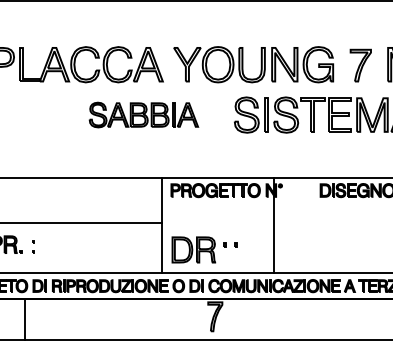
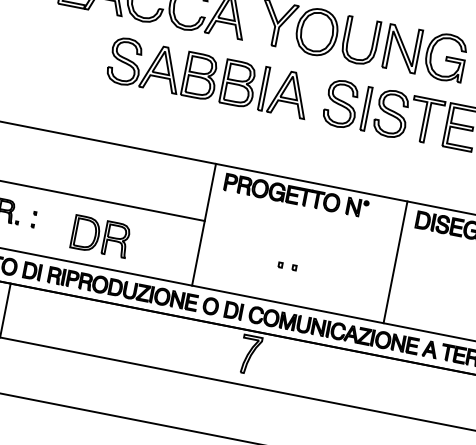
part: (143, 114) -> (208, 77), size x1.43
line: (273, 225) -> (395, 261), moved
part: (193, 249) -> (100, 235), moved

